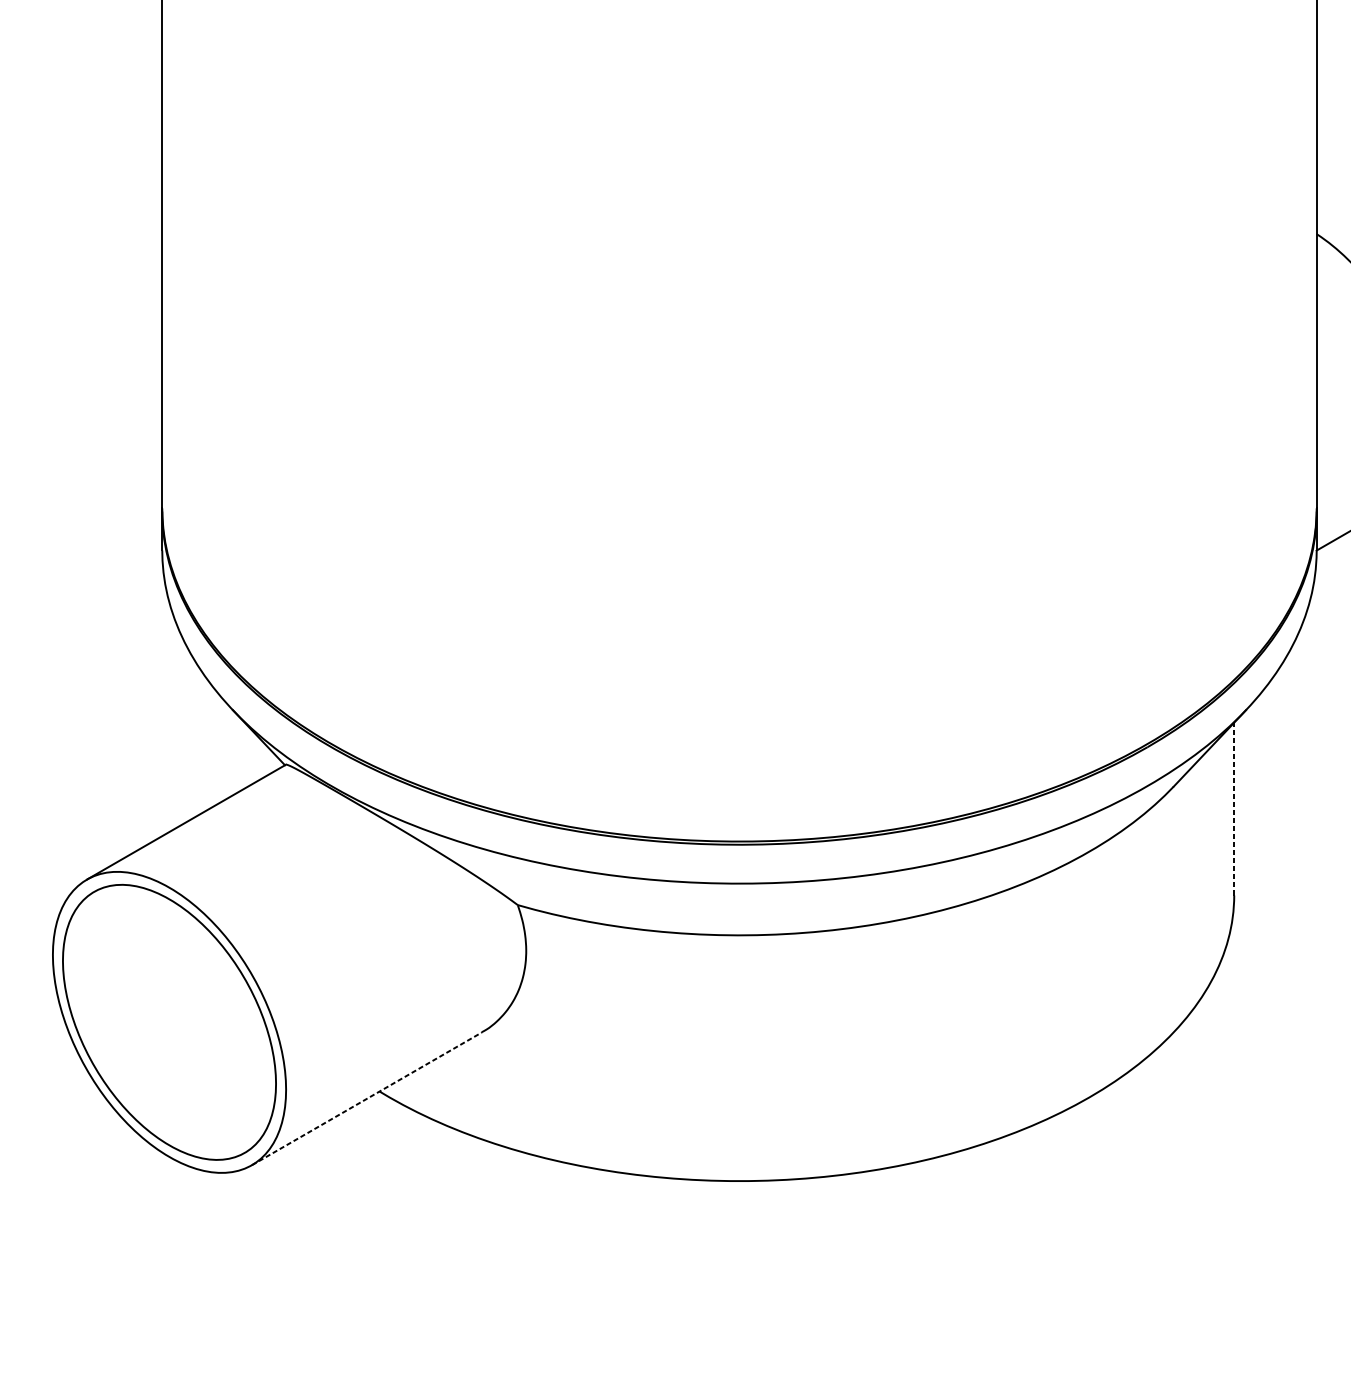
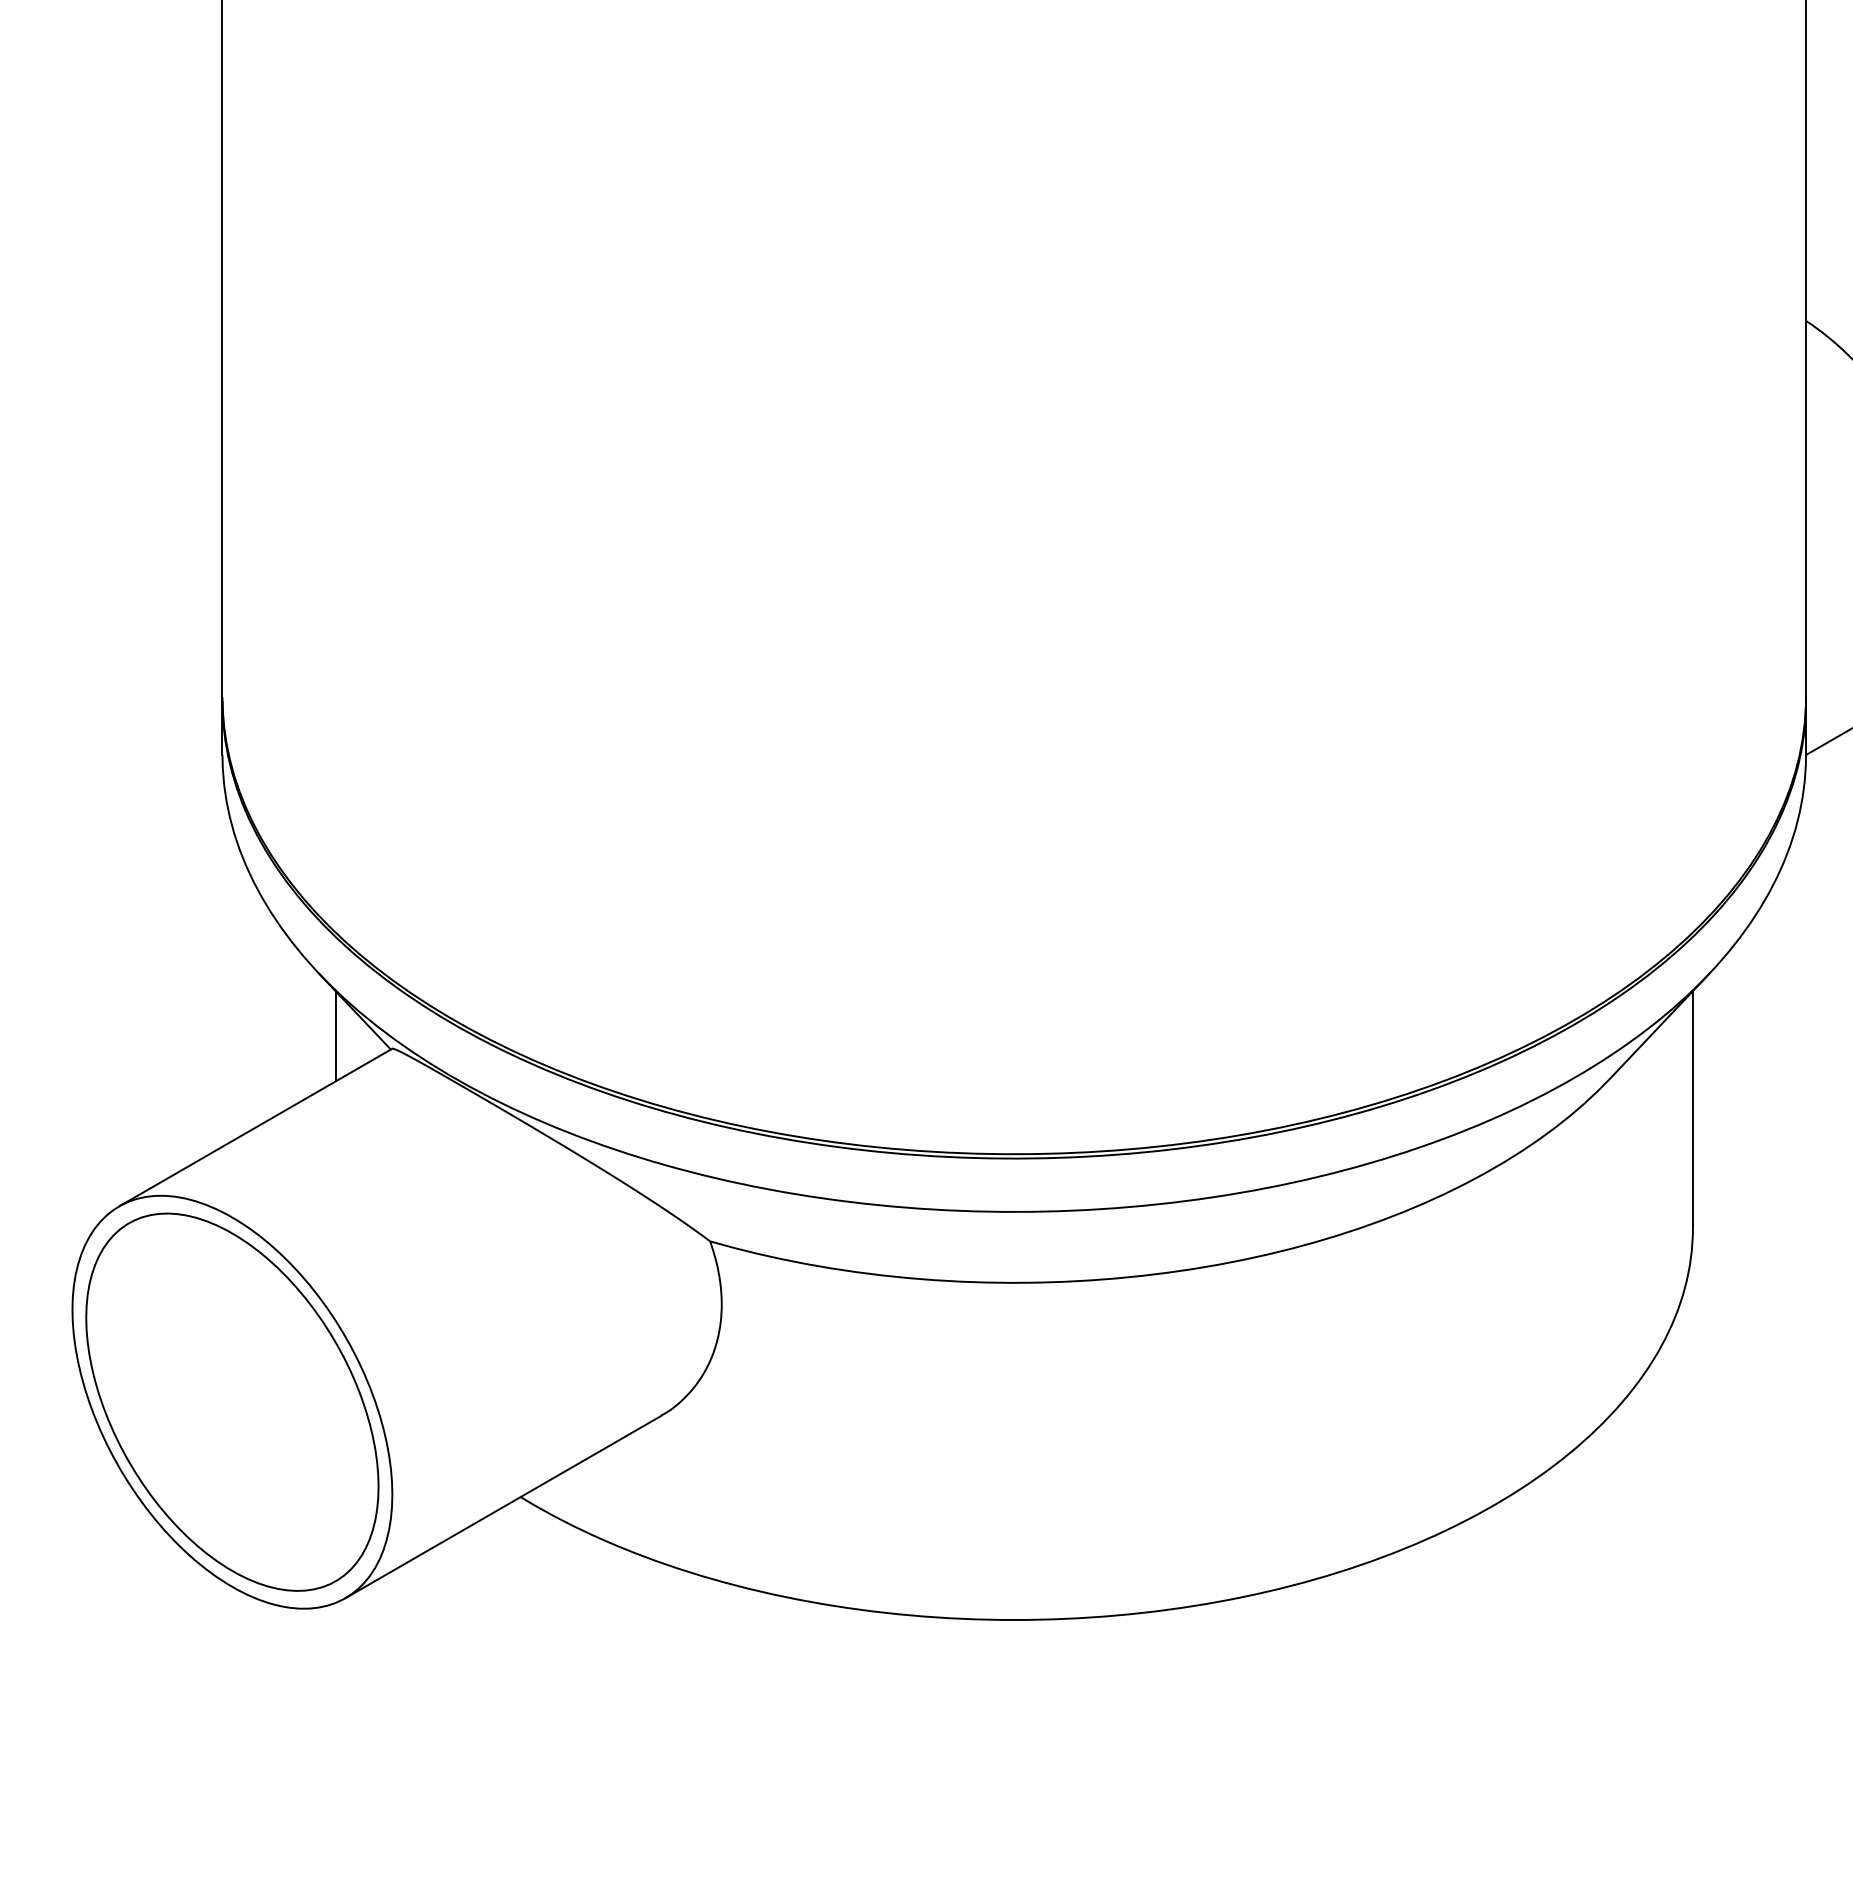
line: (244, 755) -> (335, 1036), added
line: (1233, 808) -> (1692, 1109), dashed -> solid
line: (367, 1098) -> (503, 1506), dashed -> solid

